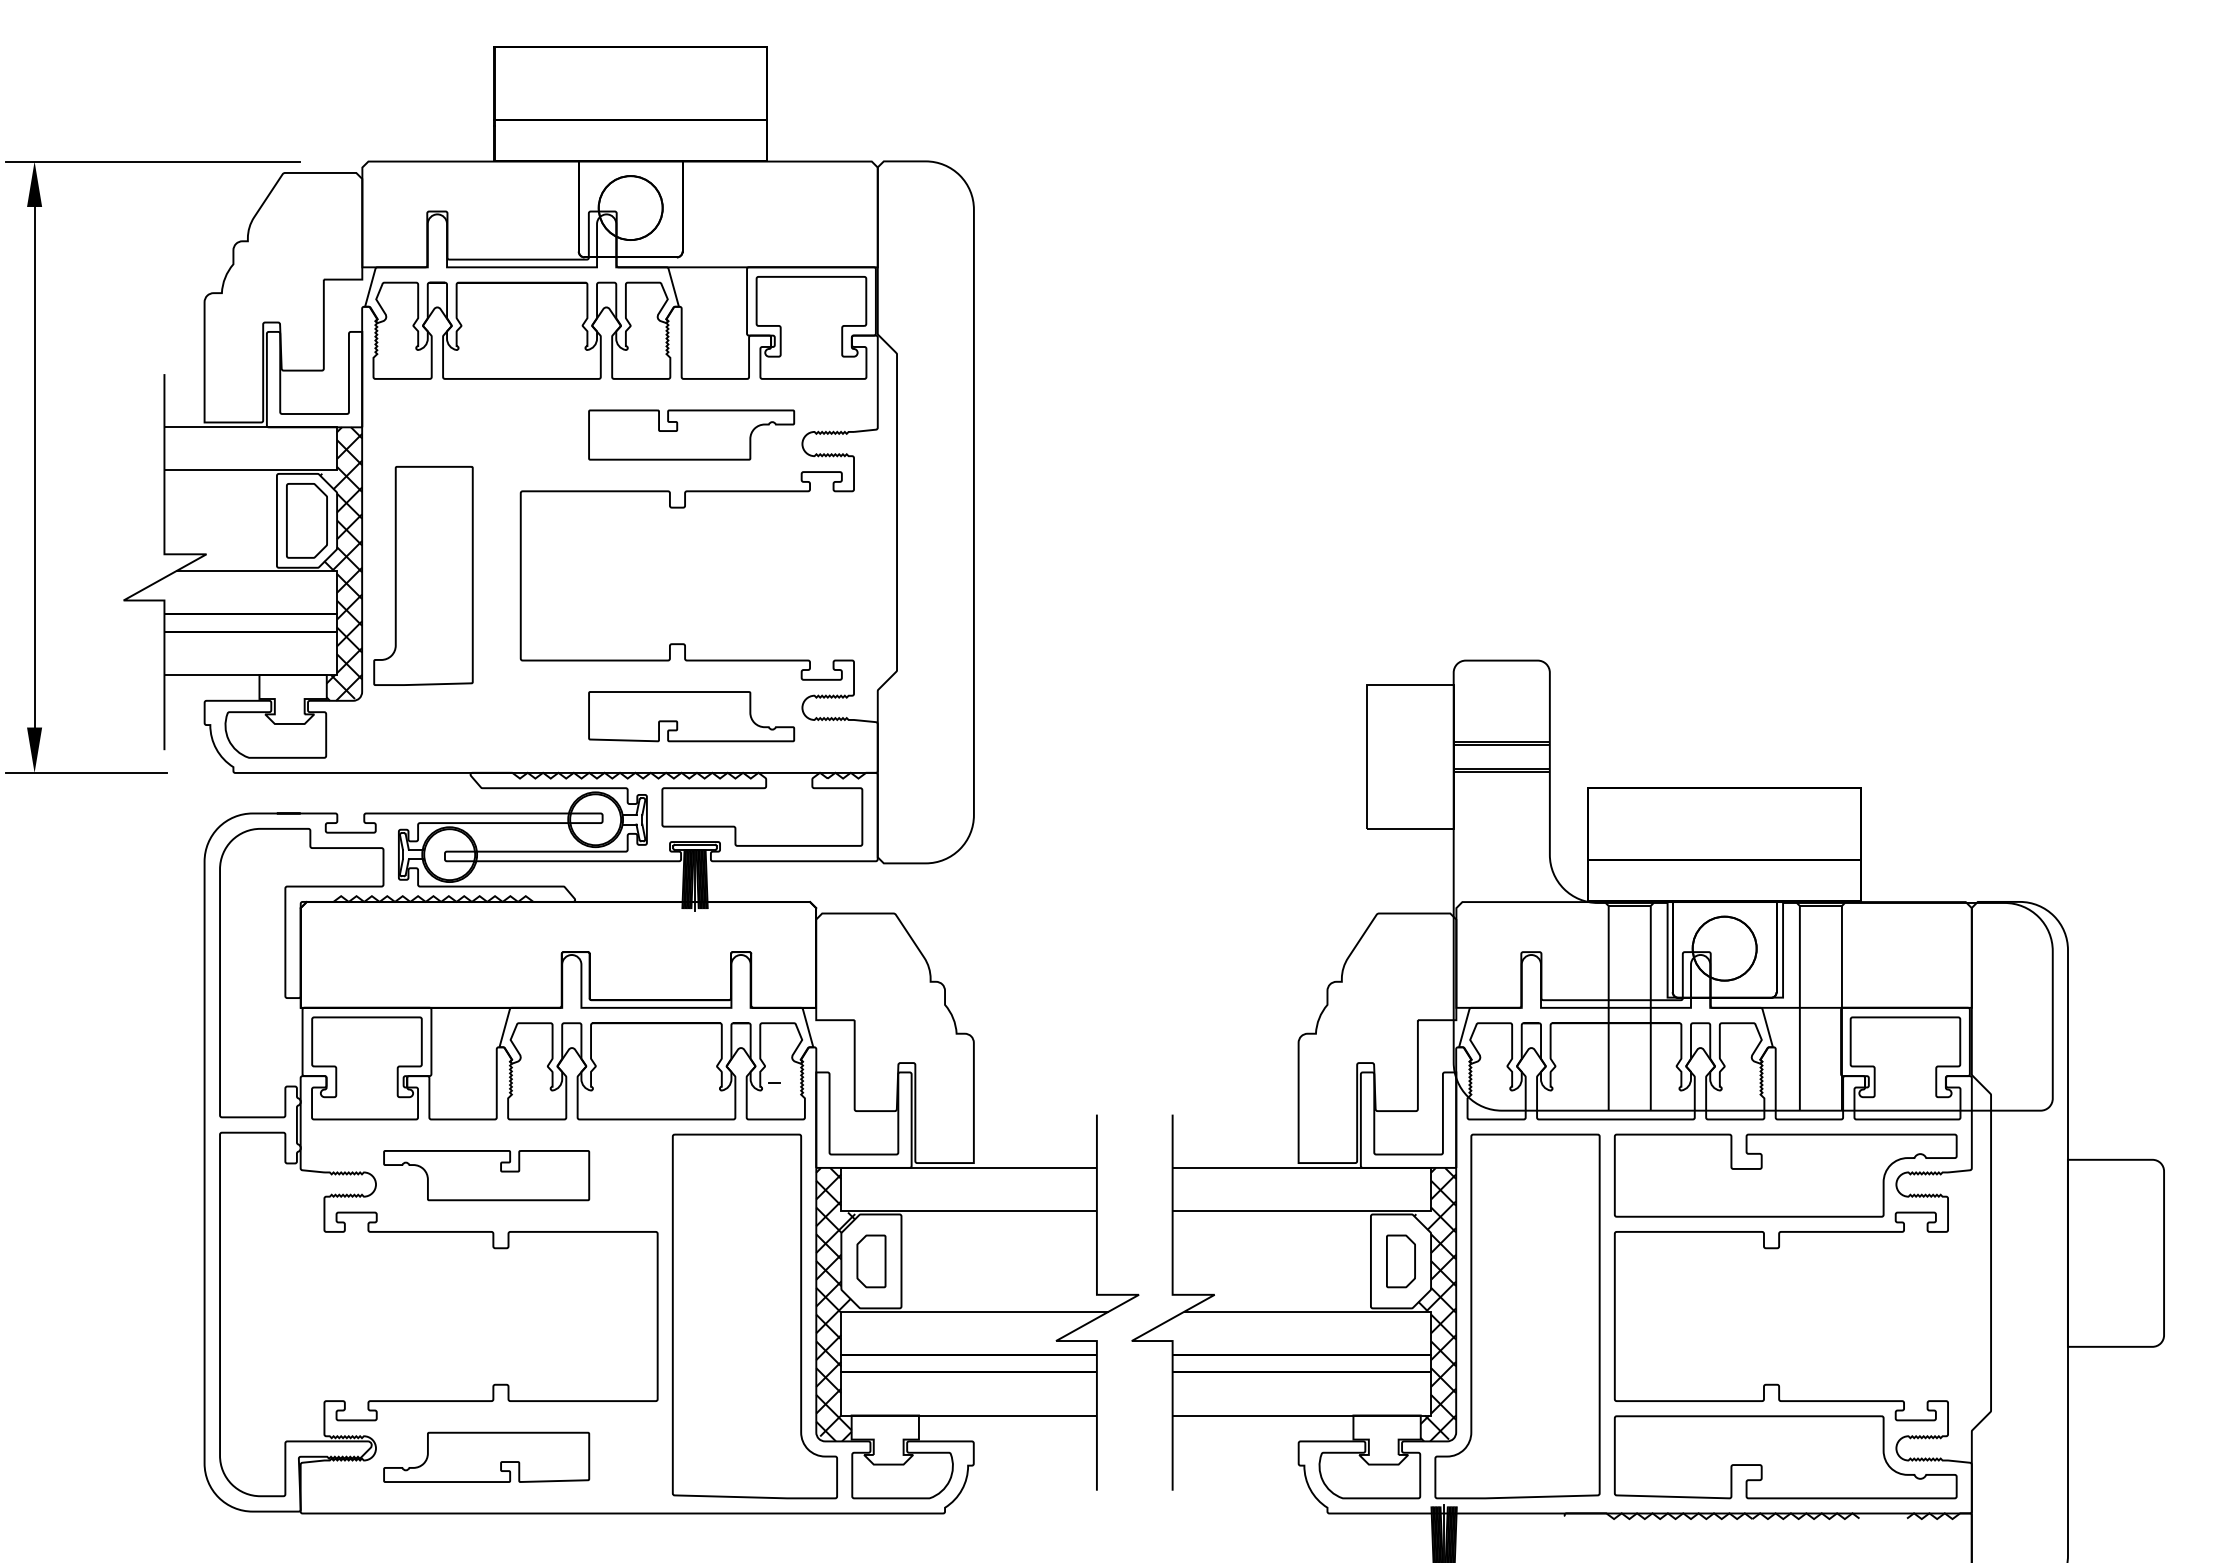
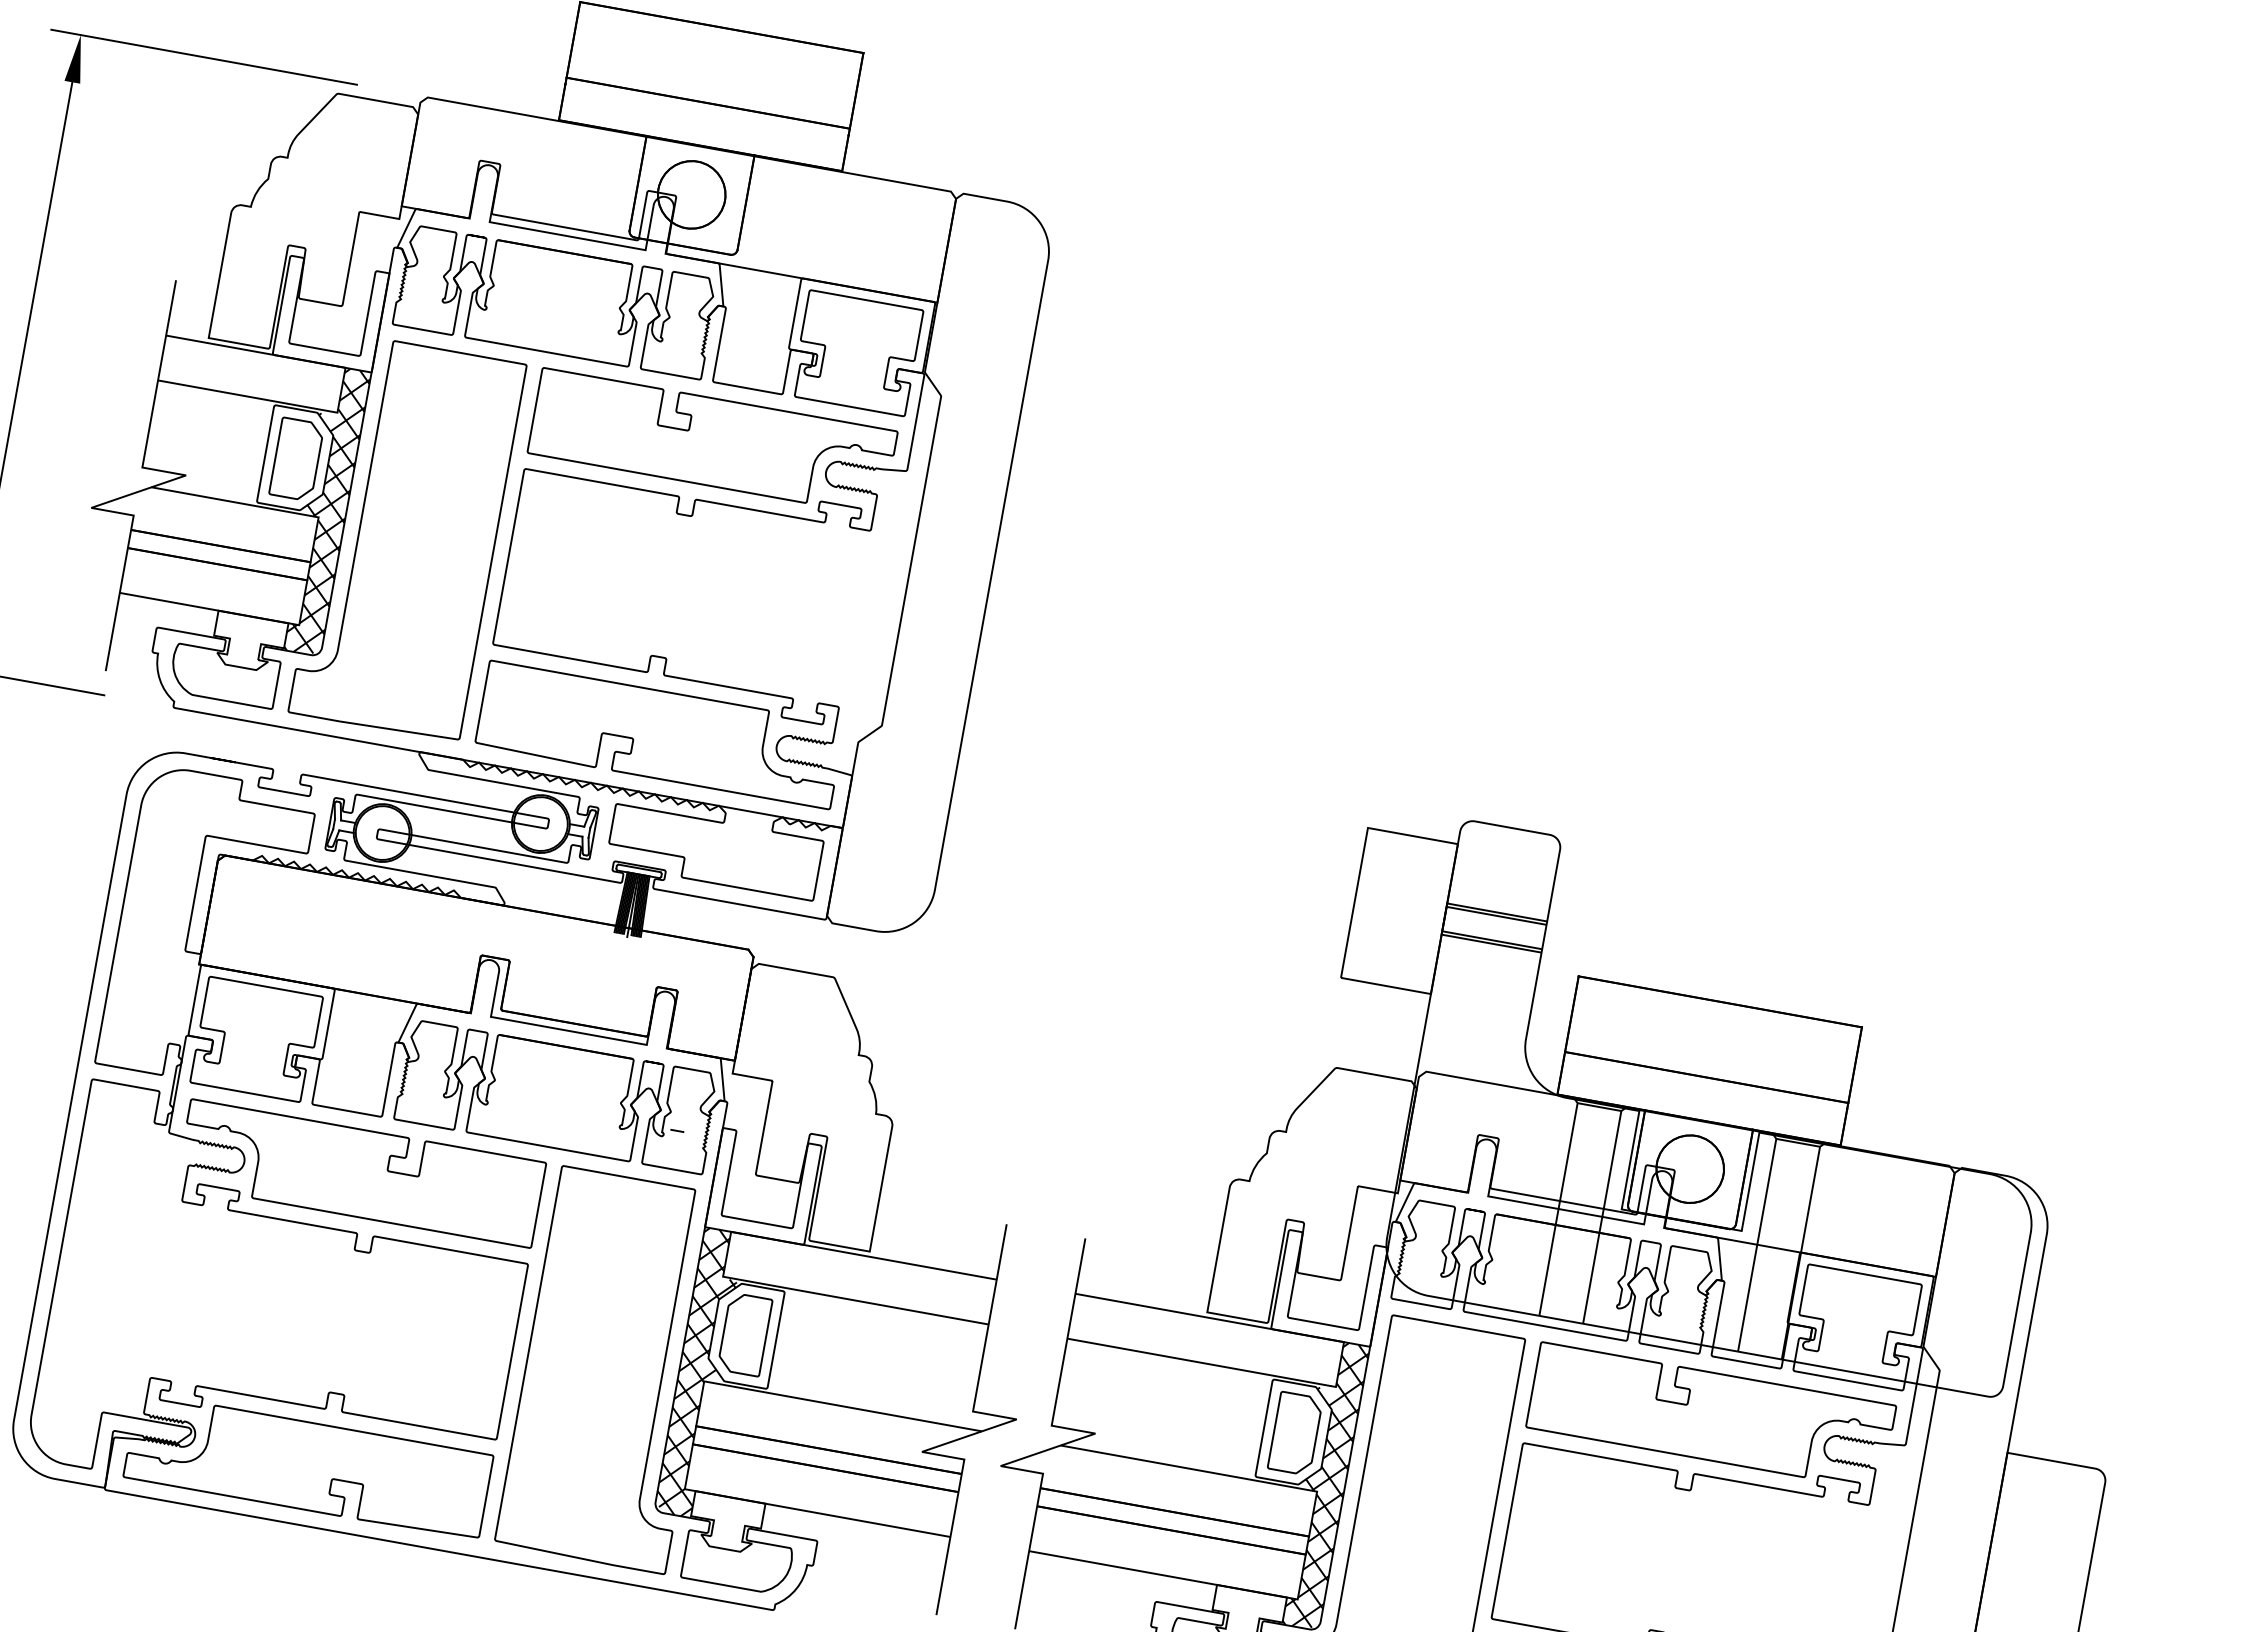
part: (691, 434) -> (712, 441), size x1.67
part: (423, 575) -> (407, 538), size x1.67
part: (691, 716) -> (659, 734), size x1.67
part: (486, 1175) -> (360, 1173), size x1.67
part: (871, 1261) -> (744, 1334), size x1.43
part: (1400, 1261) -> (1294, 1433), size x1.43
part: (486, 1457) -> (308, 1466), size x1.67

